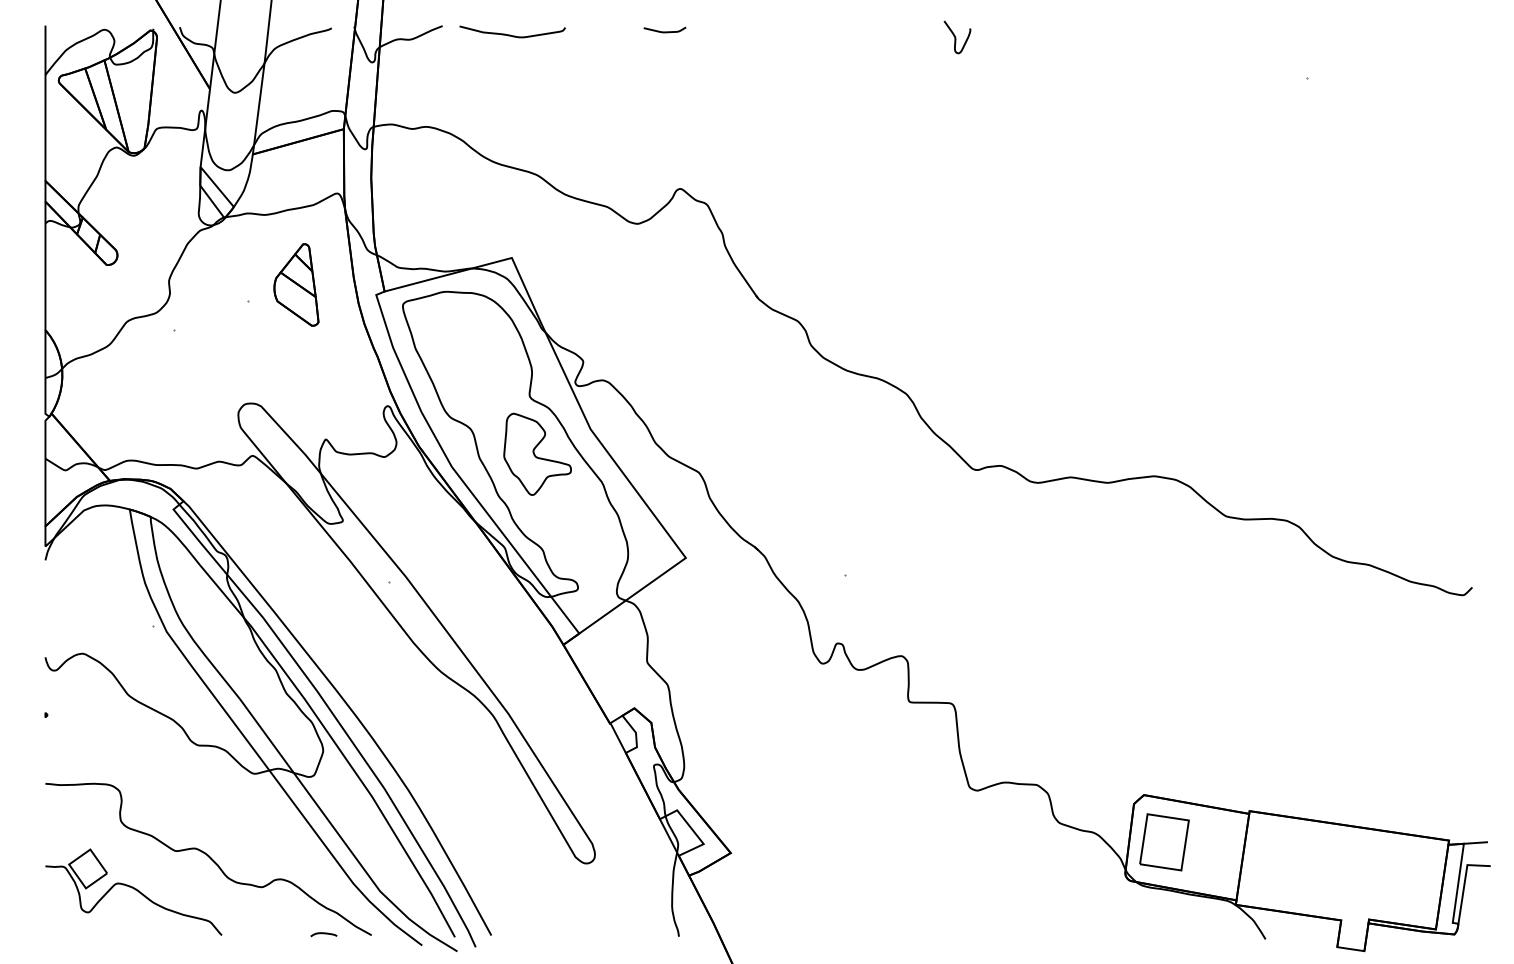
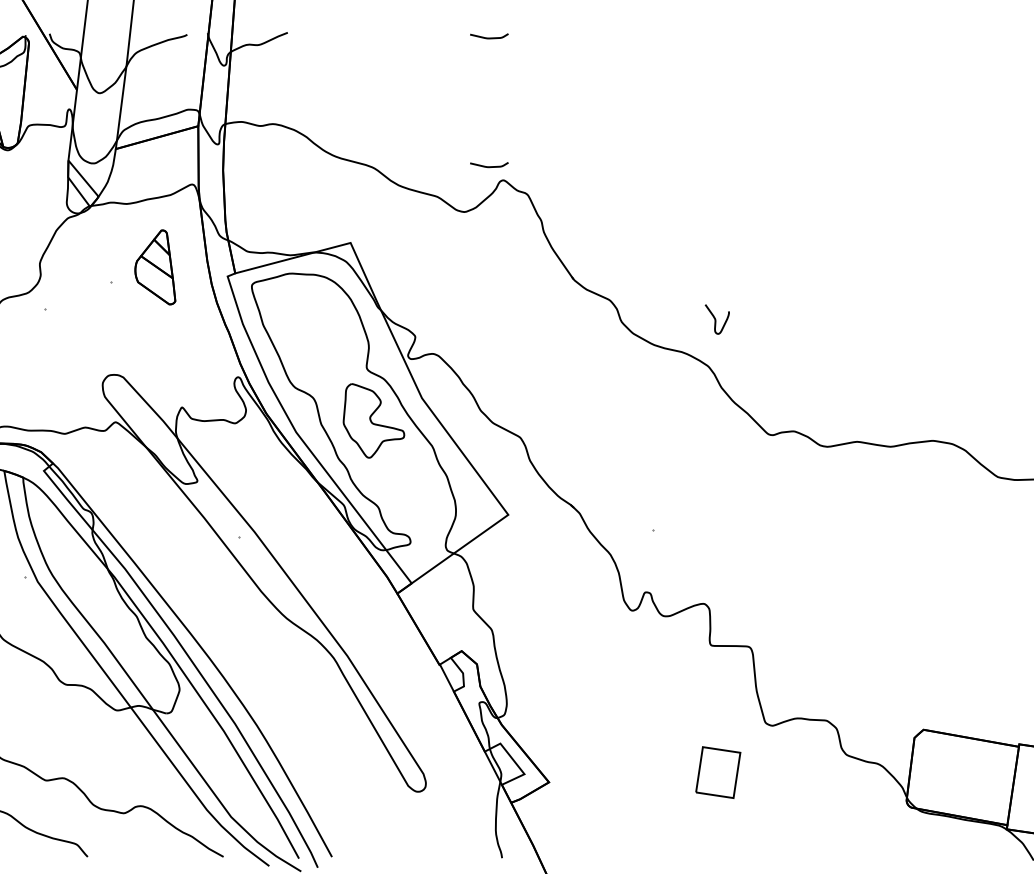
curve: (510, 34) -> (349, 40), removed
curve: (956, 37) -> (716, 319), moved
curve: (664, 173) -> (488, 166), added
part: (1164, 842) -> (718, 772), moved
curve: (323, 934) -> (179, 856), removed

